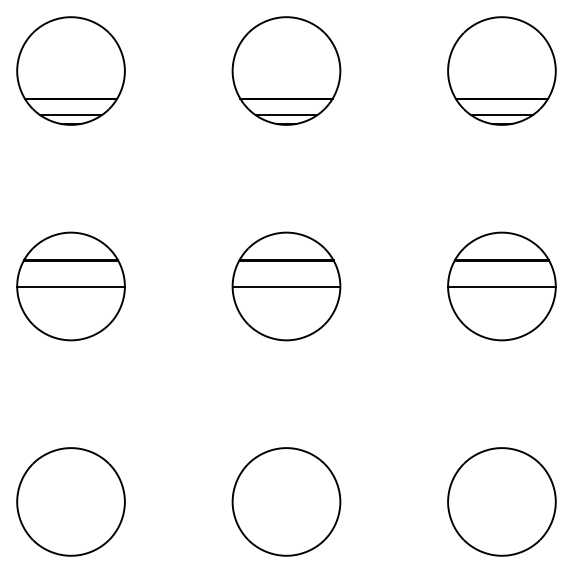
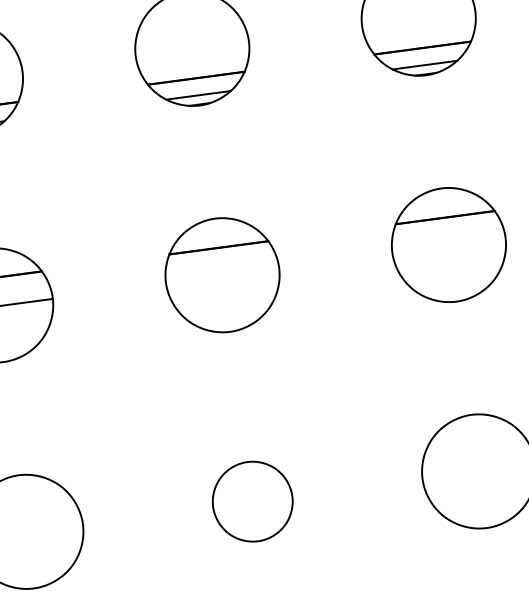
line: (286, 287) -> (222, 276), removed
line: (501, 287) -> (448, 246), removed
part: (286, 501) -> (252, 501), size x0.7

